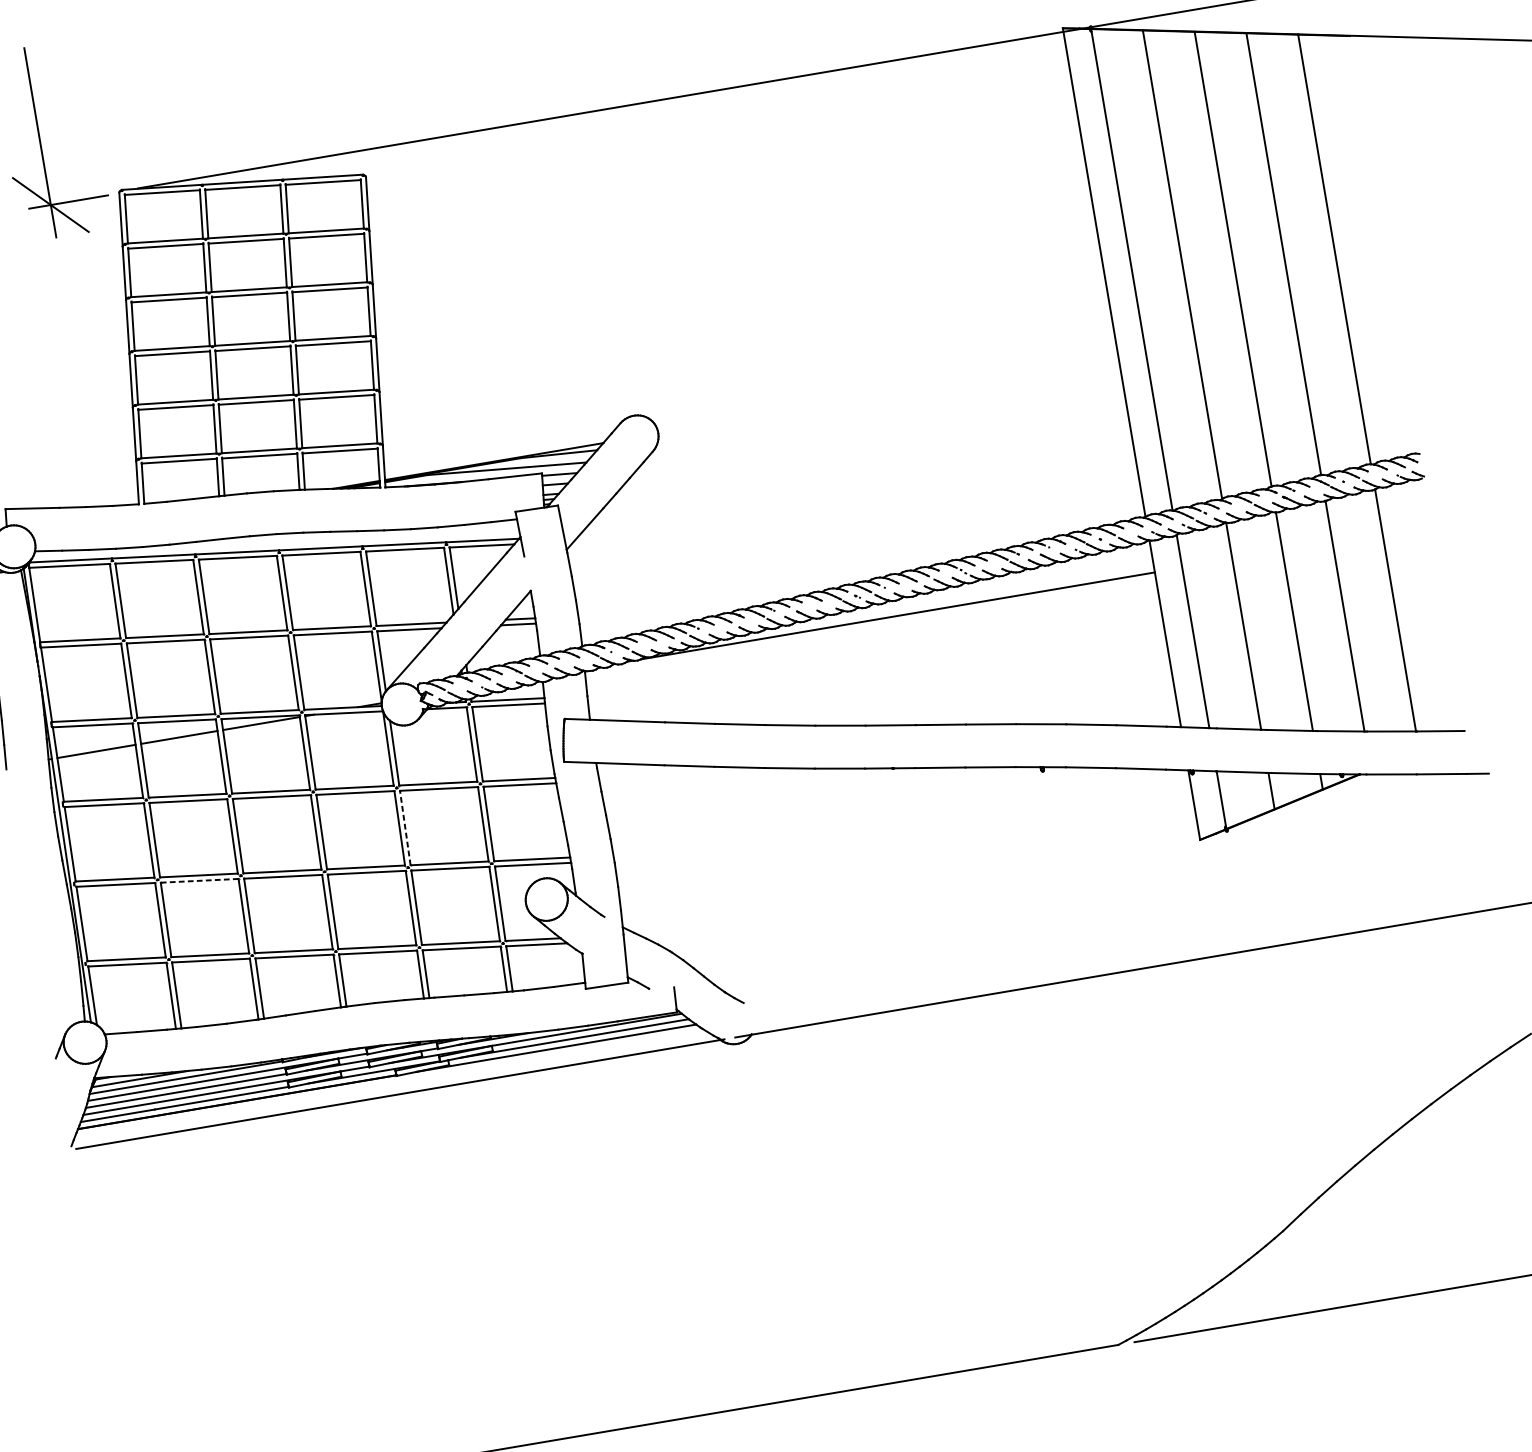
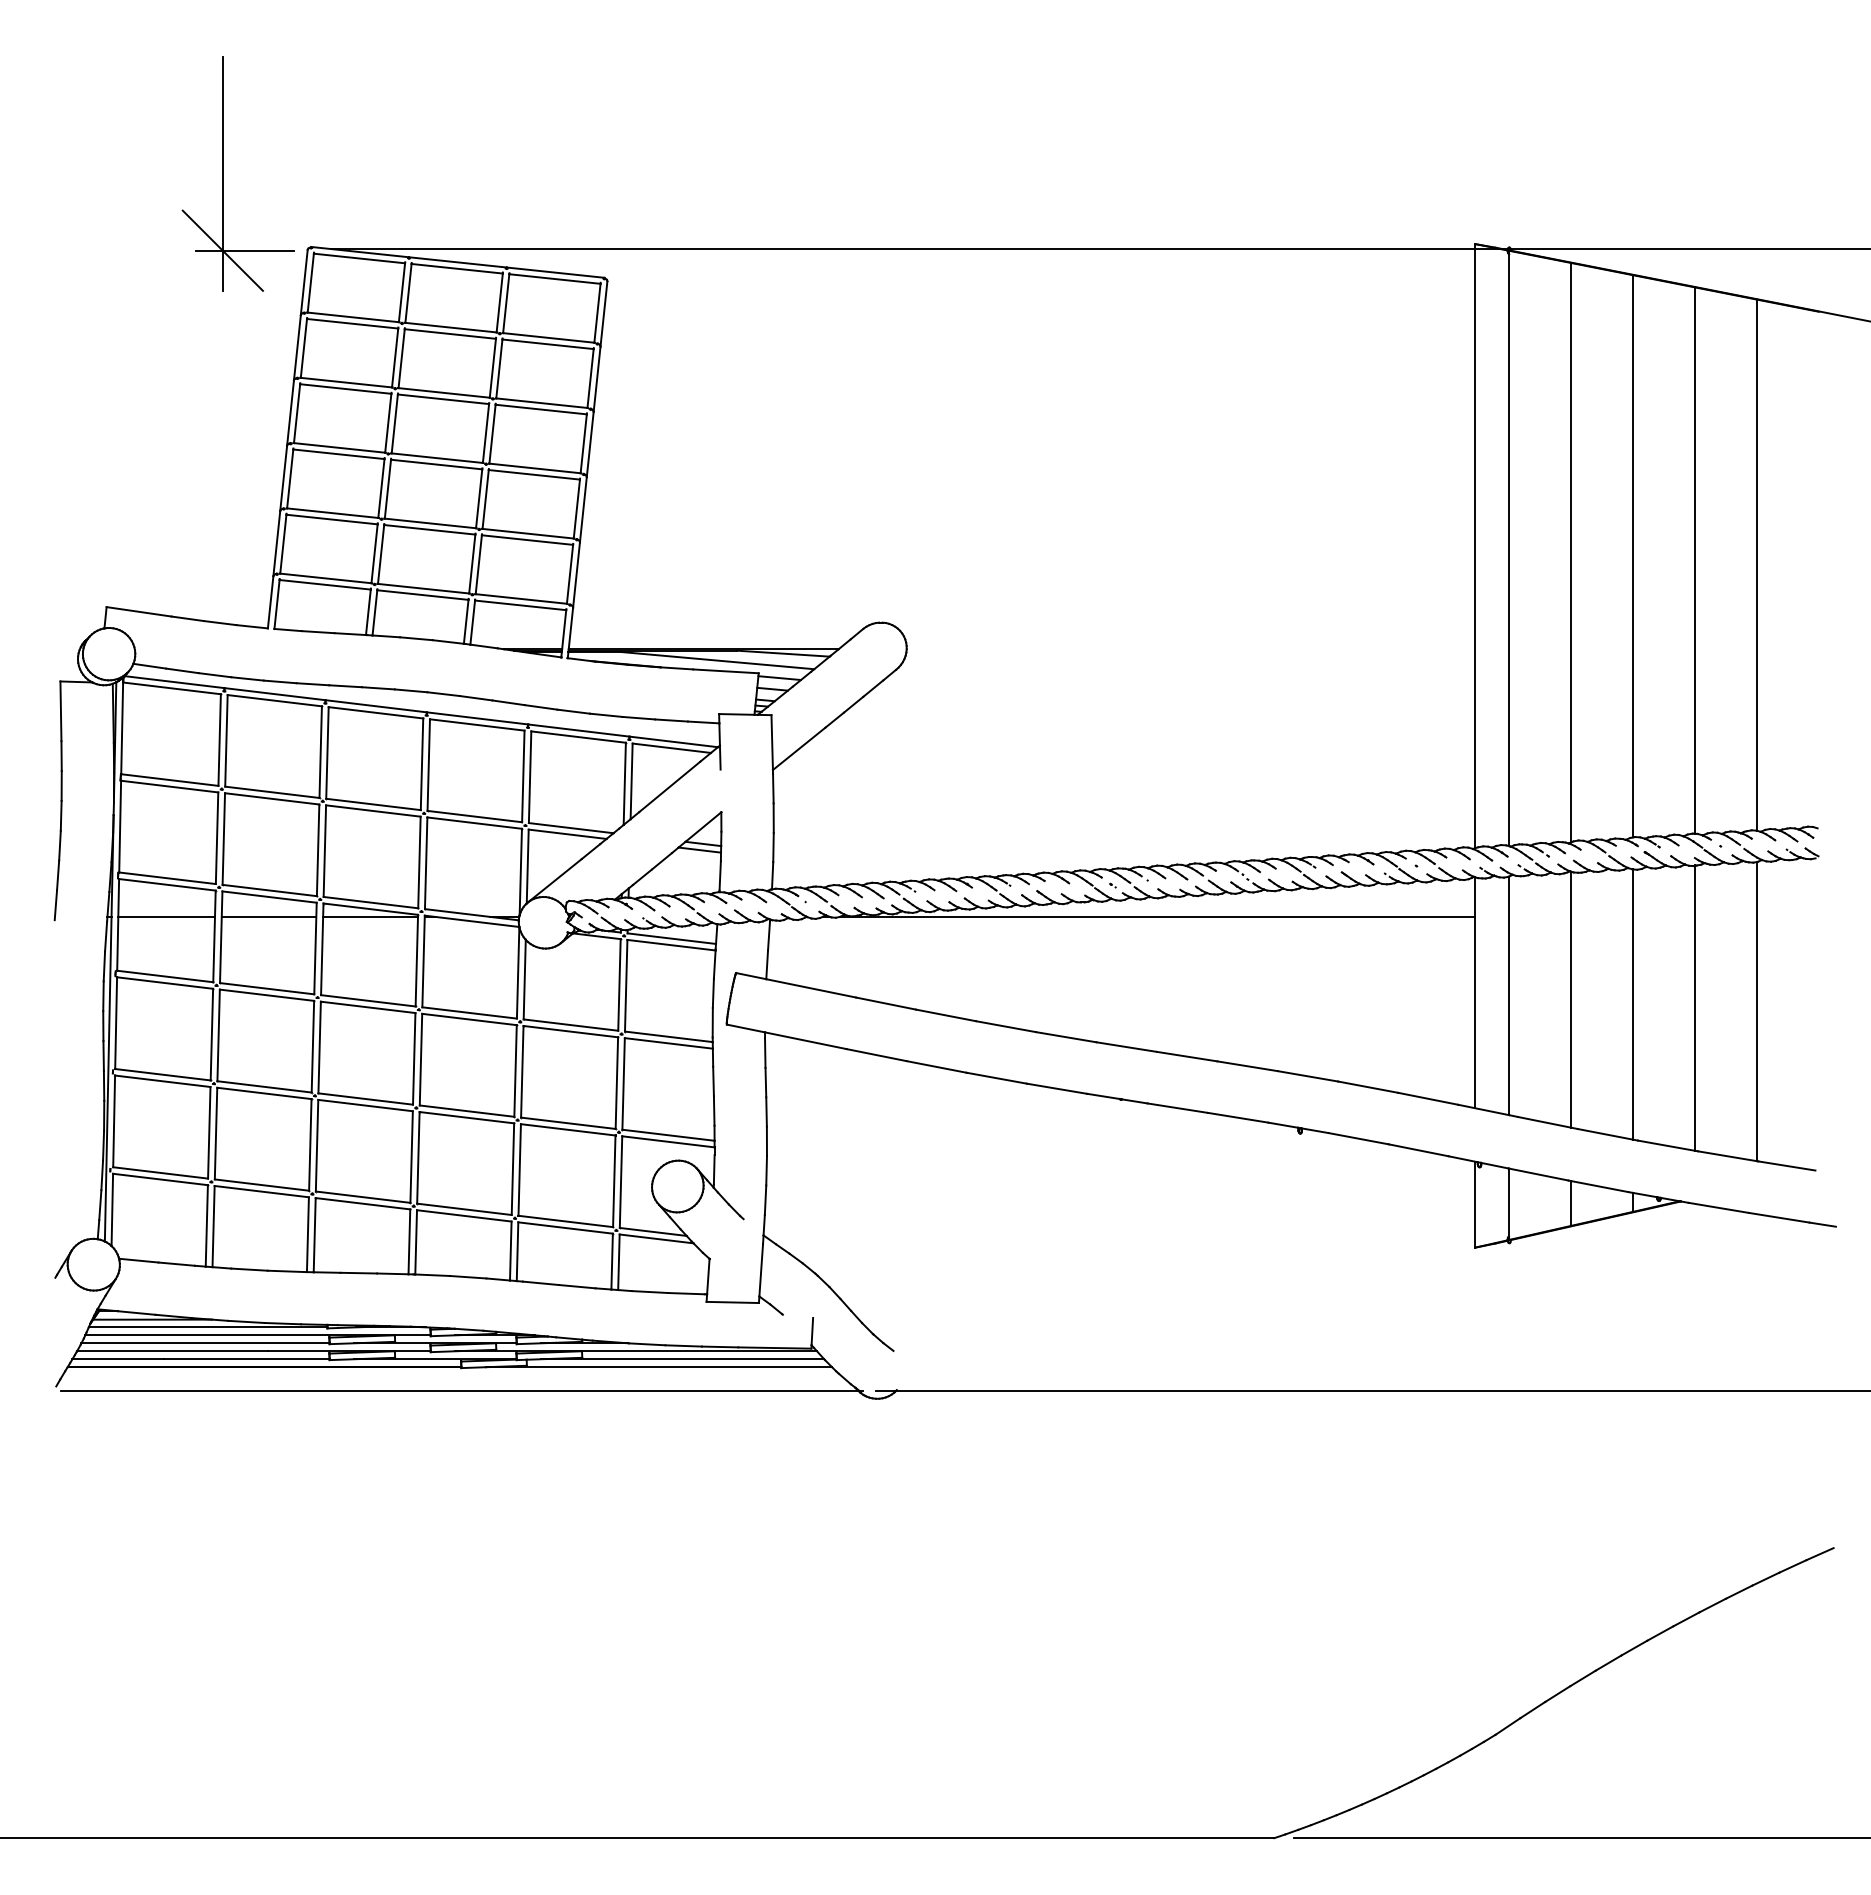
line: (405, 827) -> (522, 1071), dashed -> solid
line: (199, 880) -> (264, 1093), dashed -> solid

